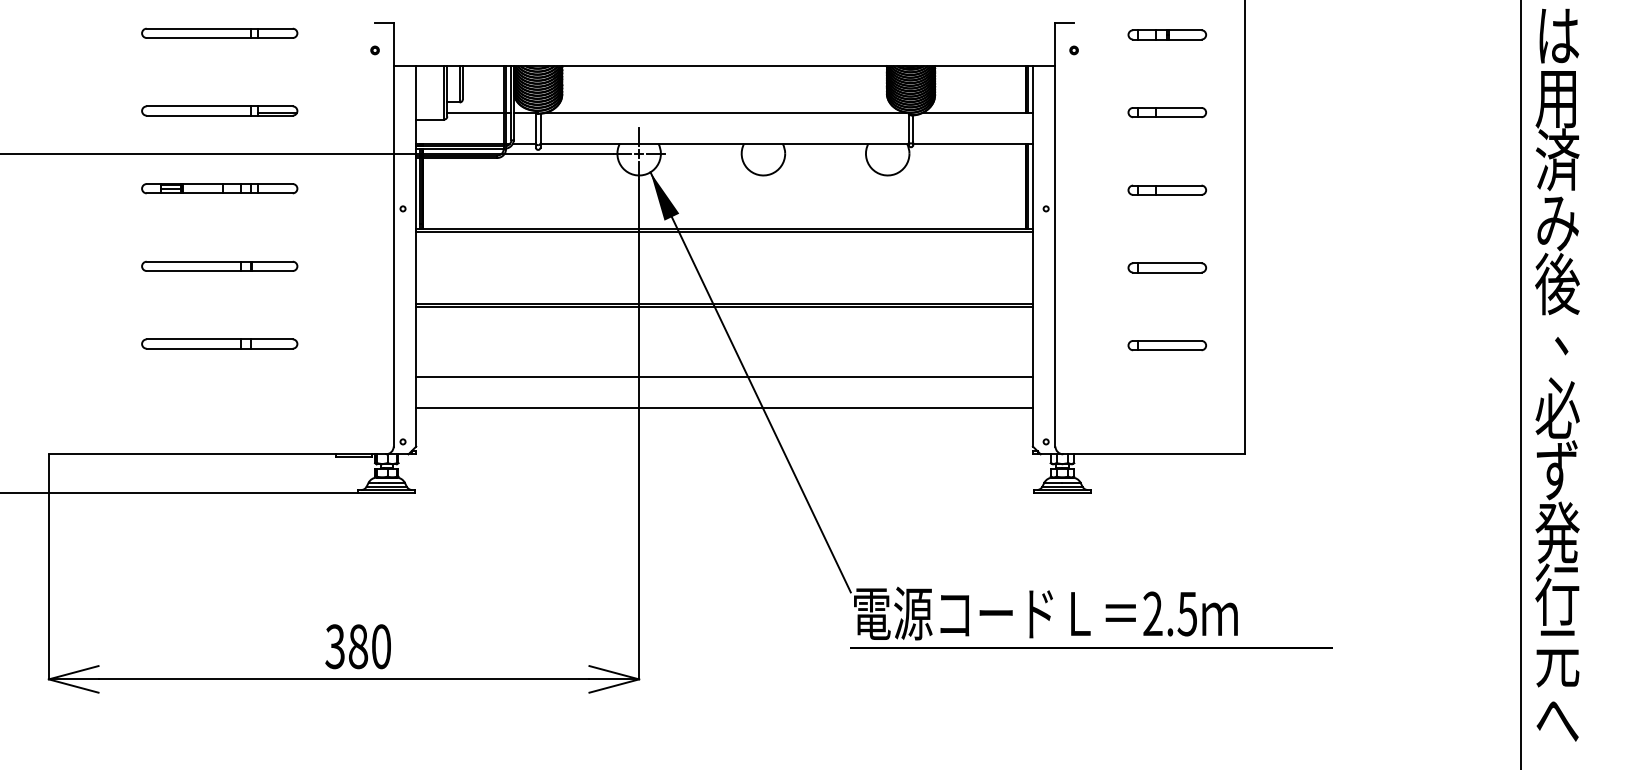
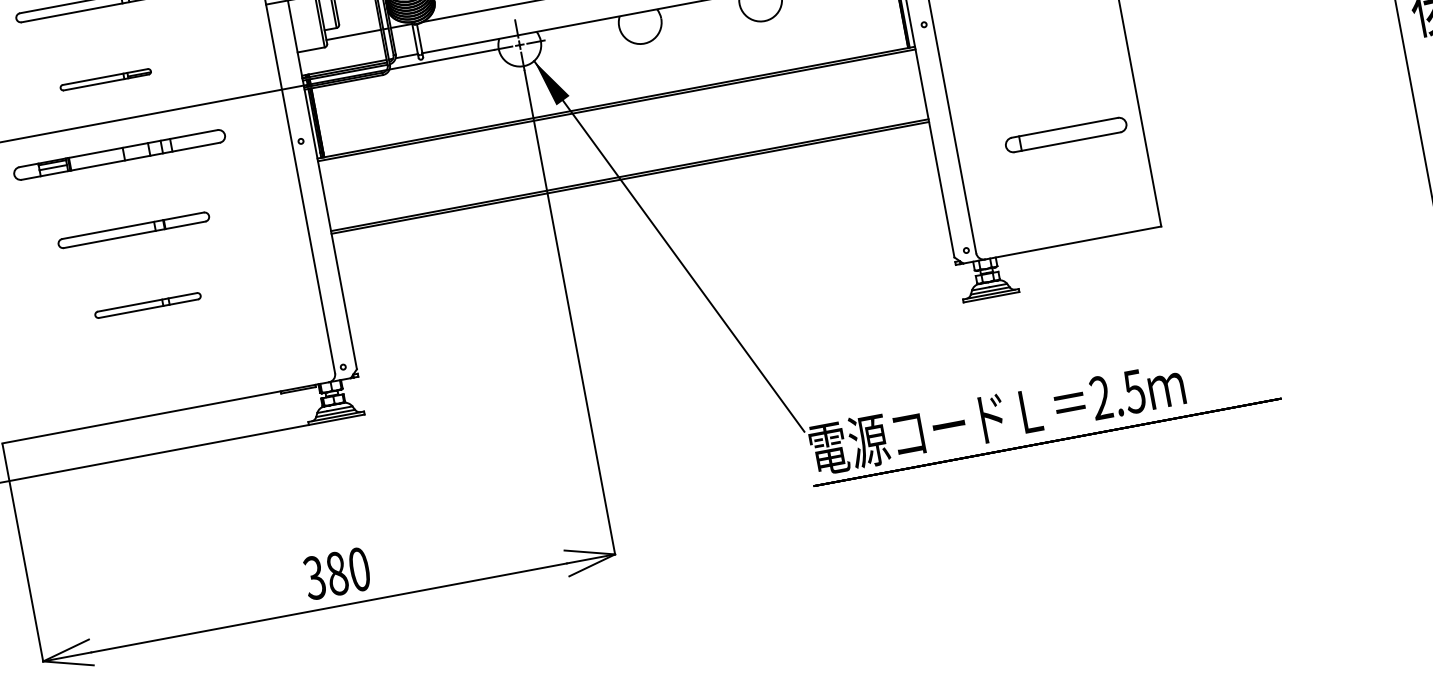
part: (219, 110) -> (105, 79), size x0.6
part: (219, 188) -> (119, 154), size x1.4
part: (1166, 267) -> (1051, 59), removed
part: (219, 343) -> (147, 305), size x0.7
part: (1167, 345) -> (1066, 135), size x1.6
line: (724, 376) -> (642, 245), removed
line: (724, 407) -> (648, 275), removed

